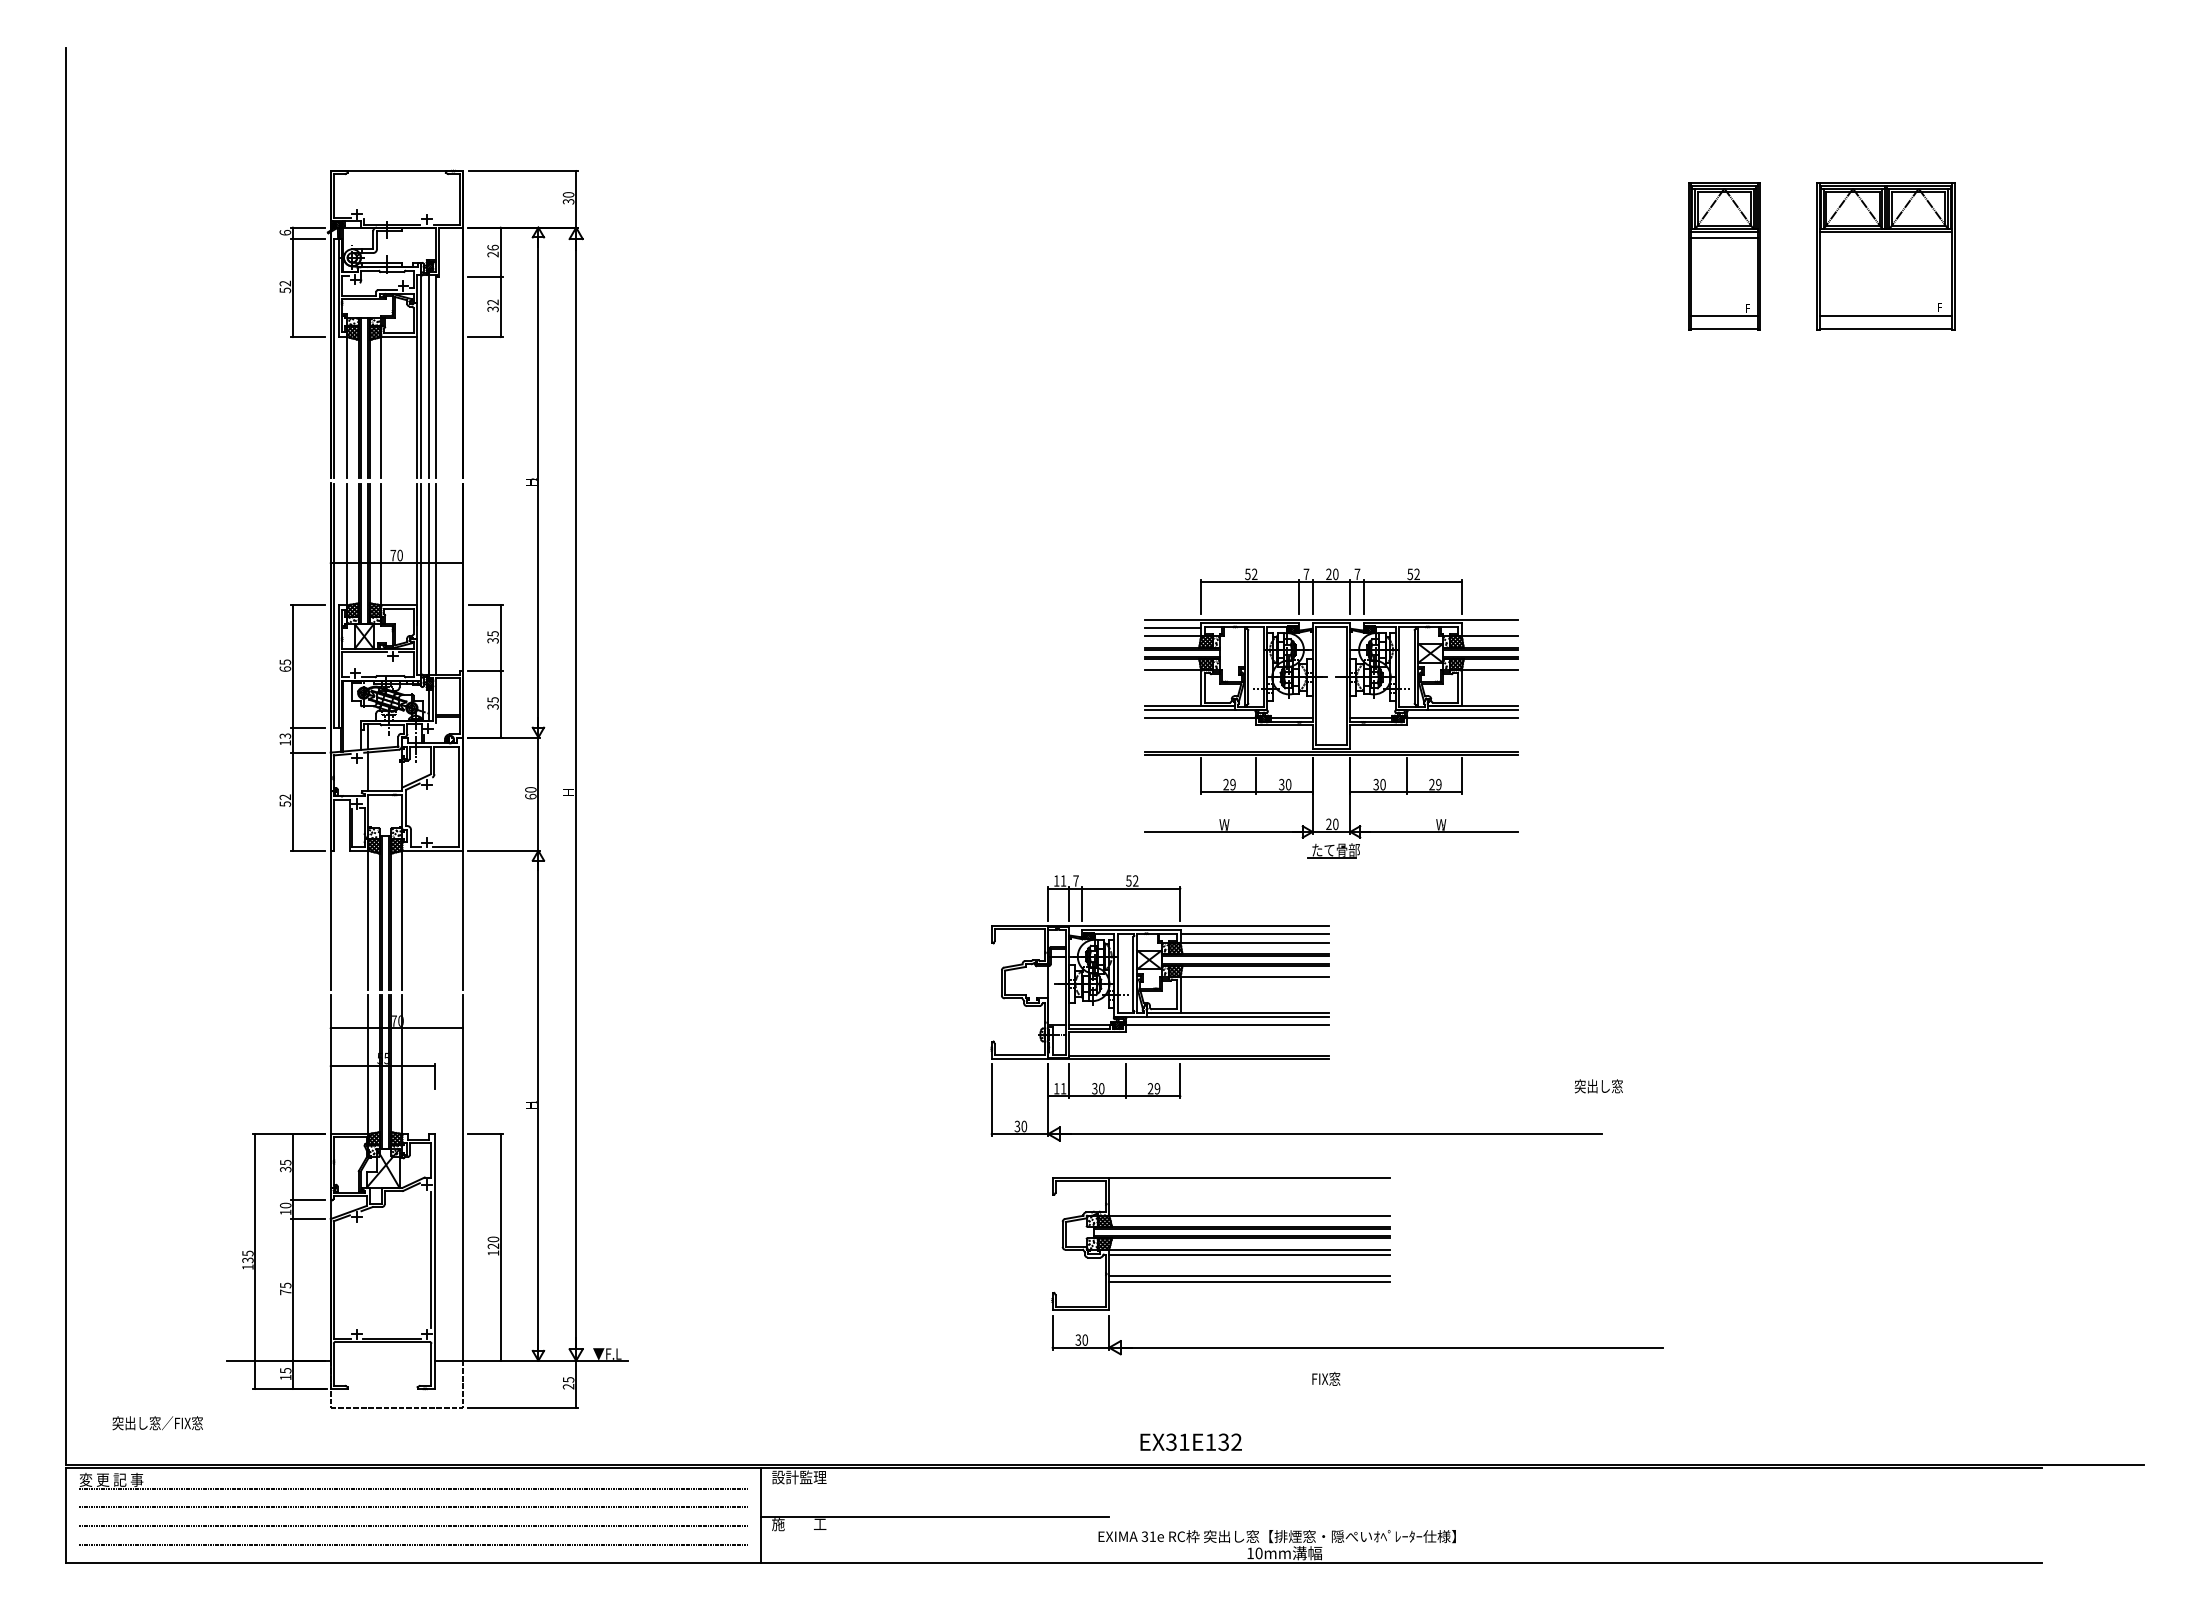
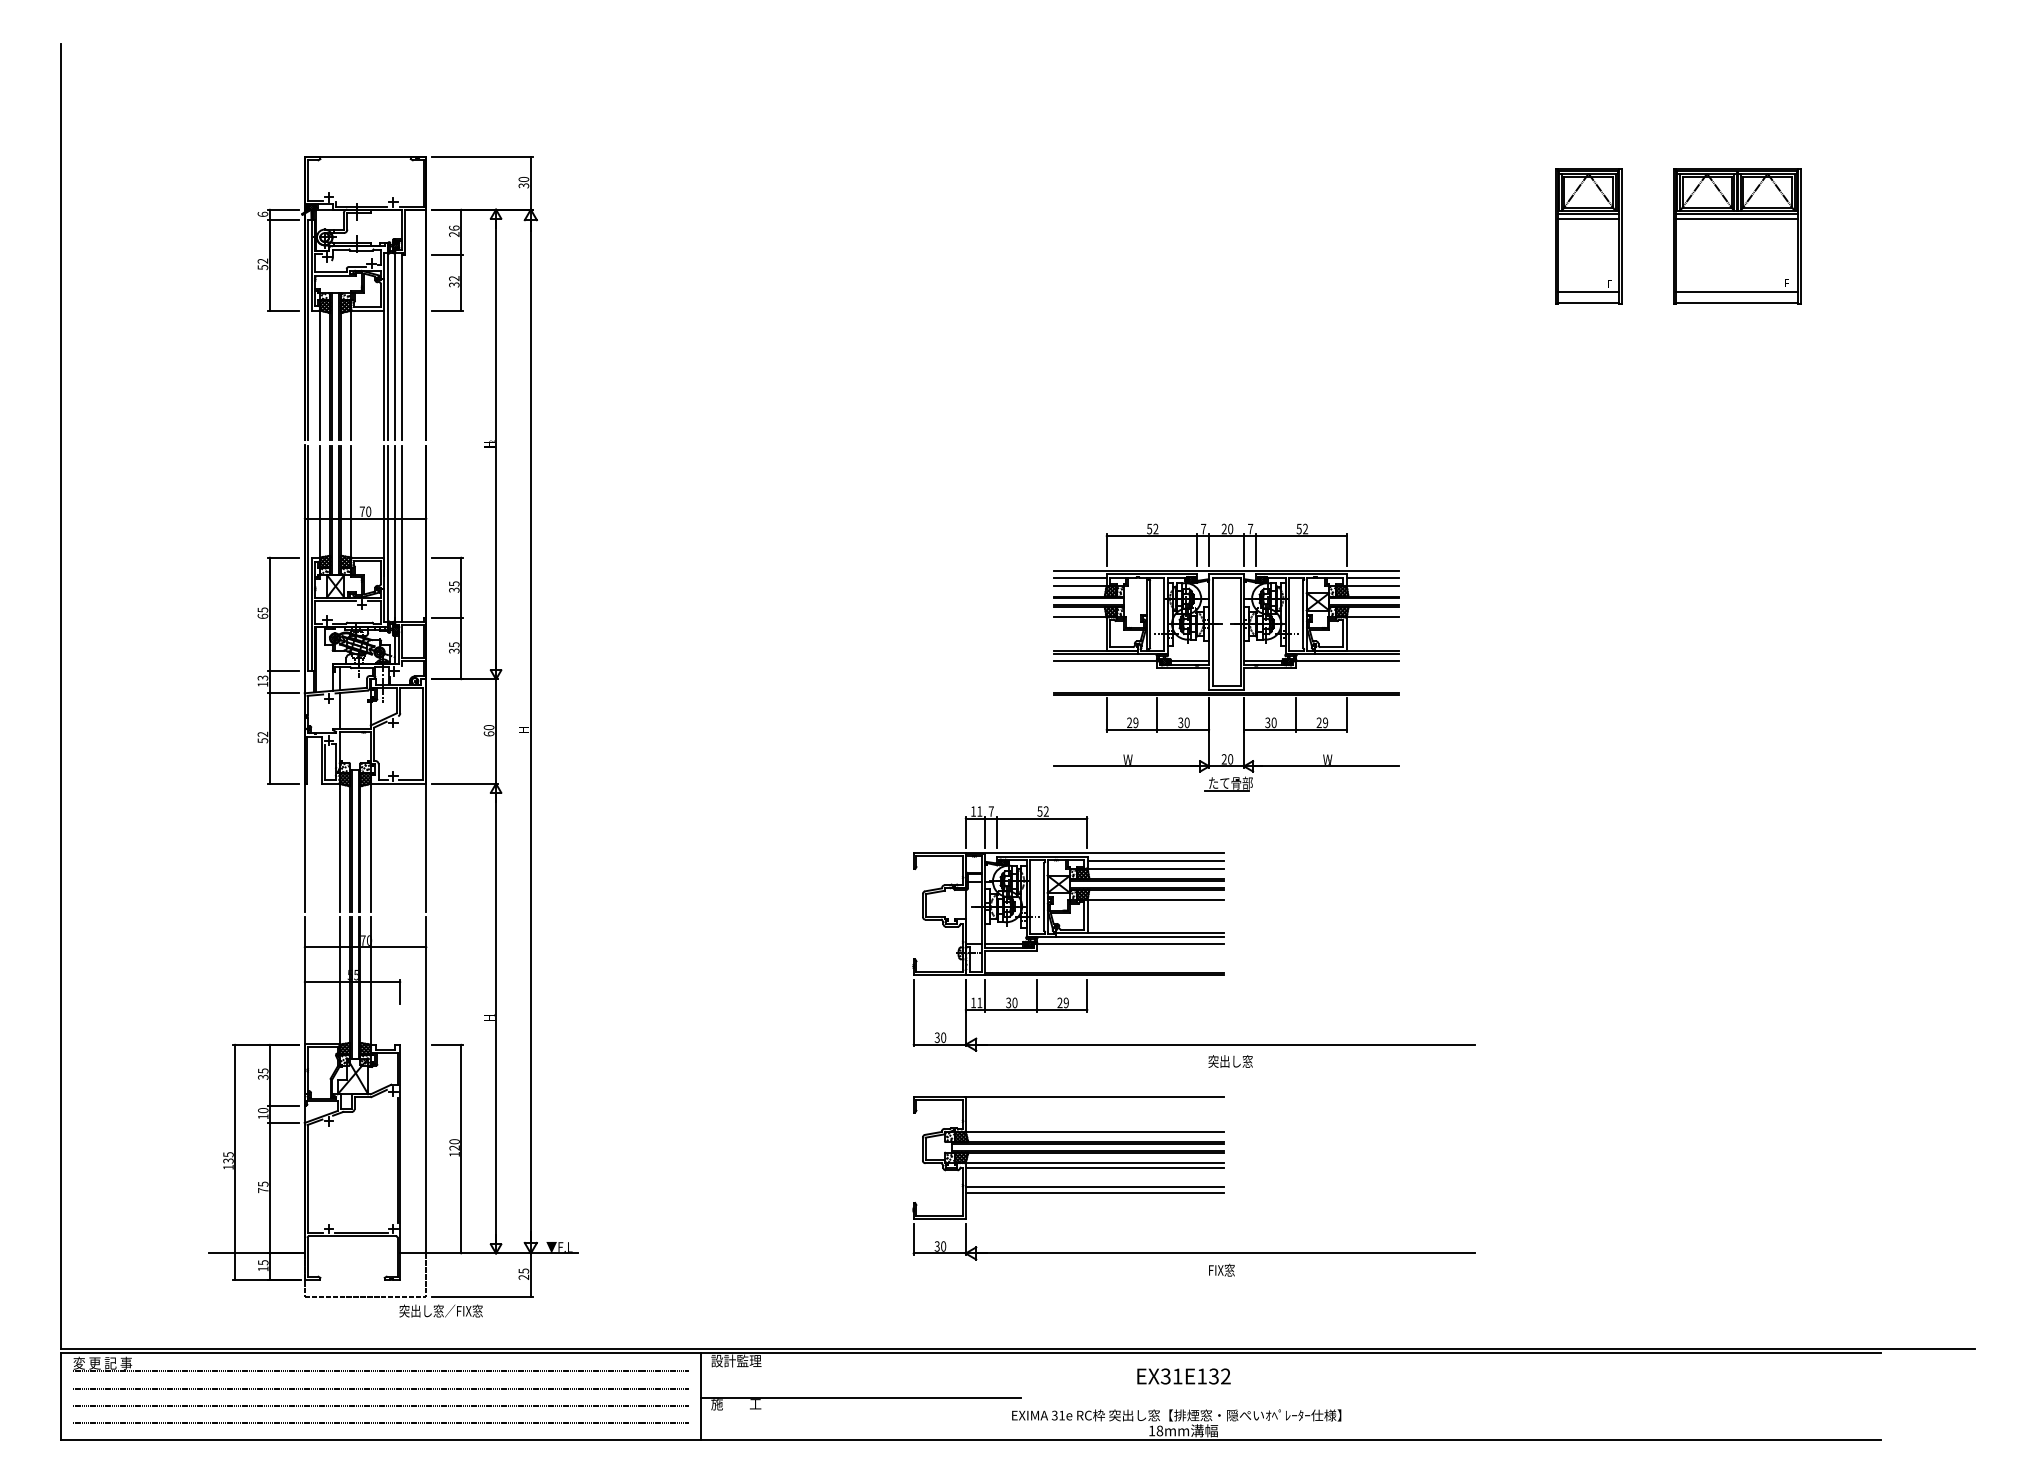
line: (1885, 238) -> (1736, 219), added
line: (1489, 627) -> (1372, 578), added
text: (1598, 1086) -> (1230, 1061), moved
part: (1357, 1275) -> (1194, 1186), moved
text: (157, 1423) -> (440, 1311), moved
text: (1190, 1441) -> (1183, 1375), moved
text: (1258, 1553) -> (1159, 1431), 10mm -> 18mm

